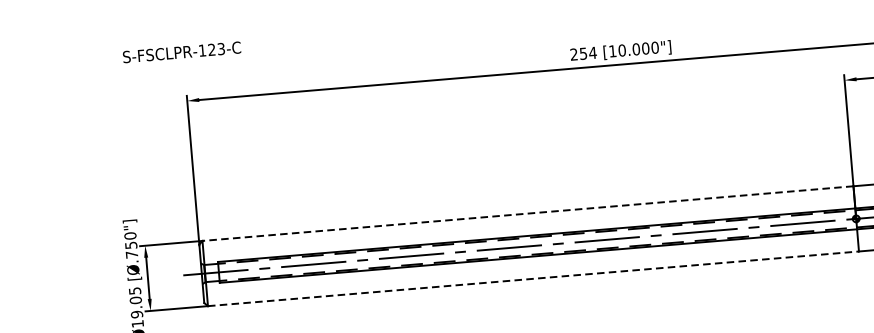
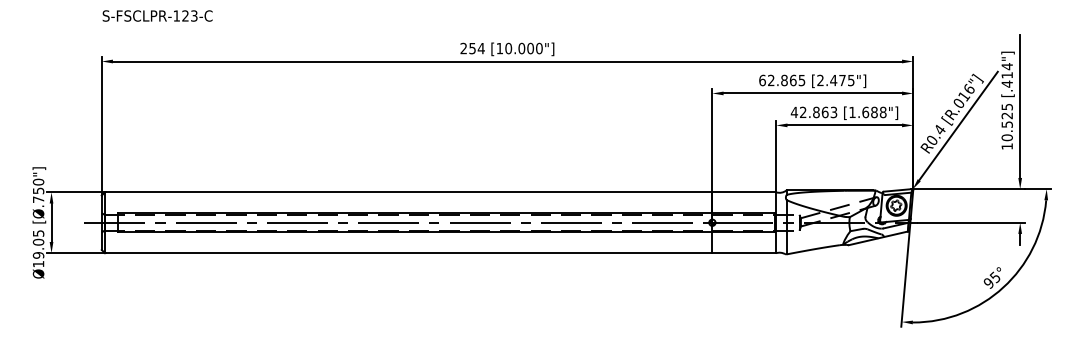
text: (181, 51) -> (157, 15), moved
line: (527, 213) -> (408, 192), dashed -> solid
line: (533, 279) -> (408, 253), dashed -> solid

